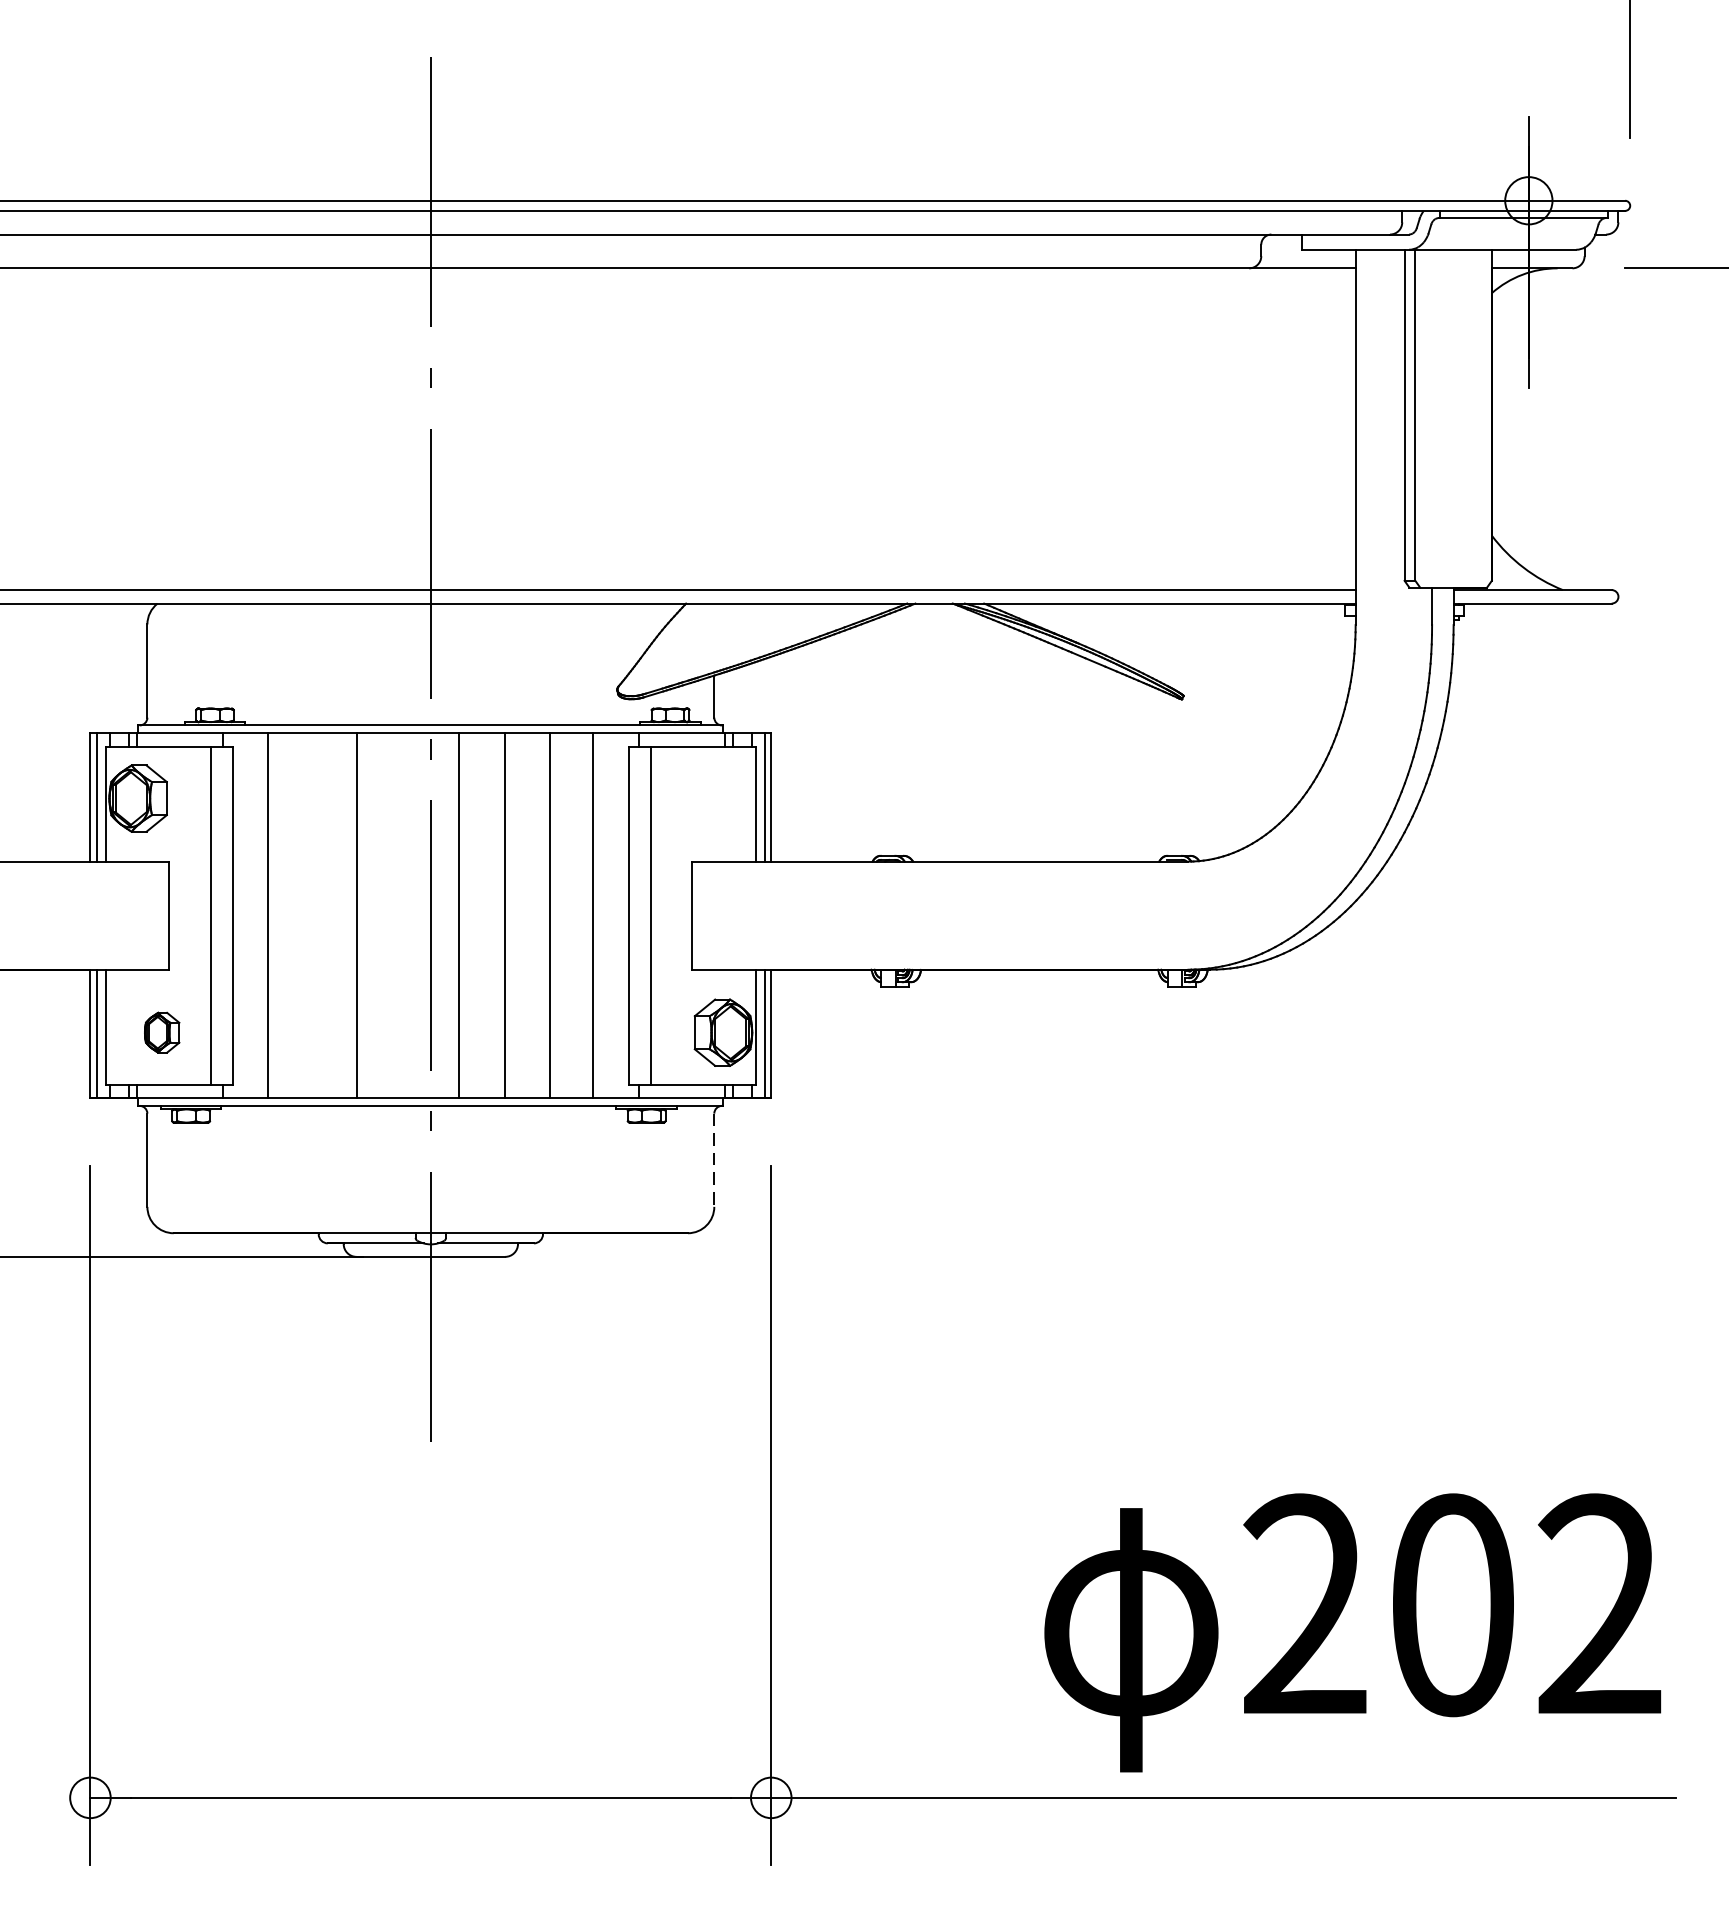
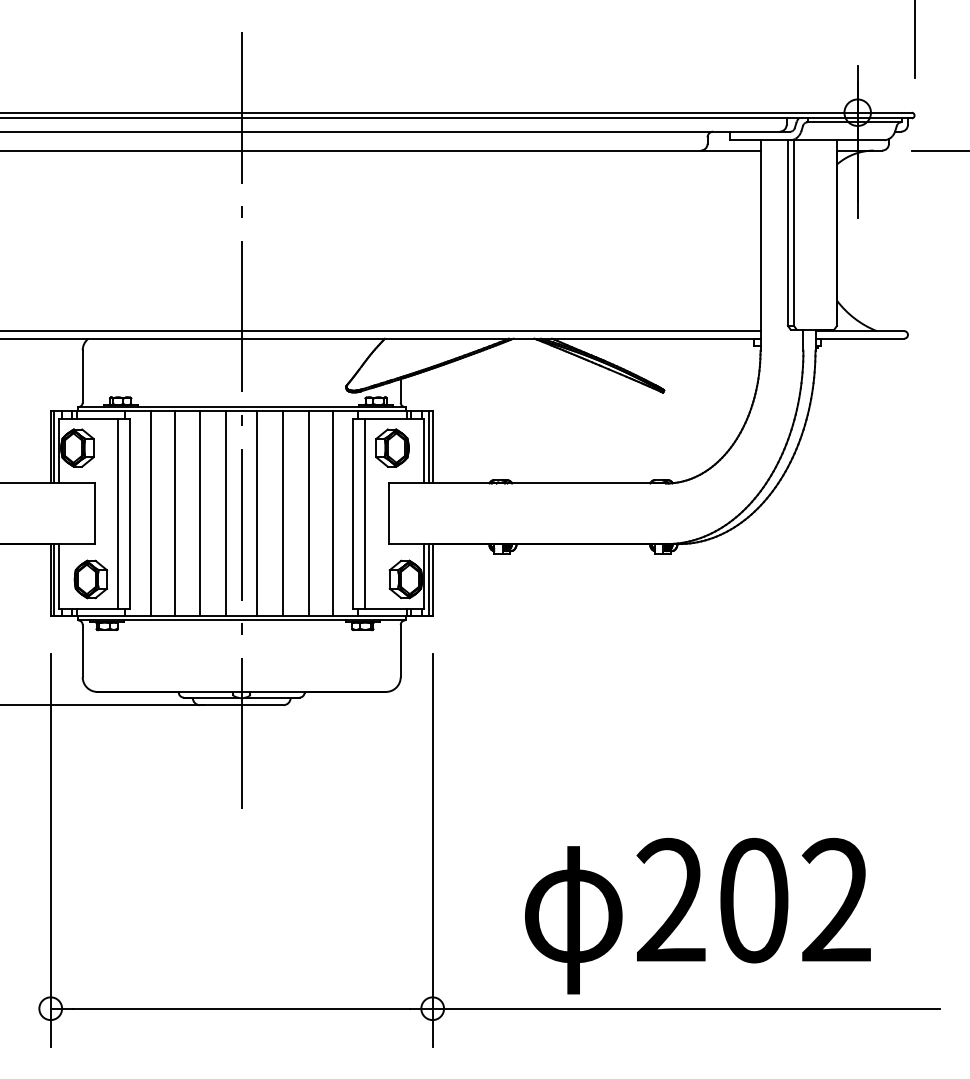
part: (699, 797) -> (392, 447), added
line: (311, 915) -> (174, 513), added
line: (403, 915) -> (226, 513), added
part: (161, 1032) -> (90, 579), size x1.67
line: (713, 1161) -> (400, 651), dashed -> solid
text: (1352, 1633) -> (697, 916), moved

